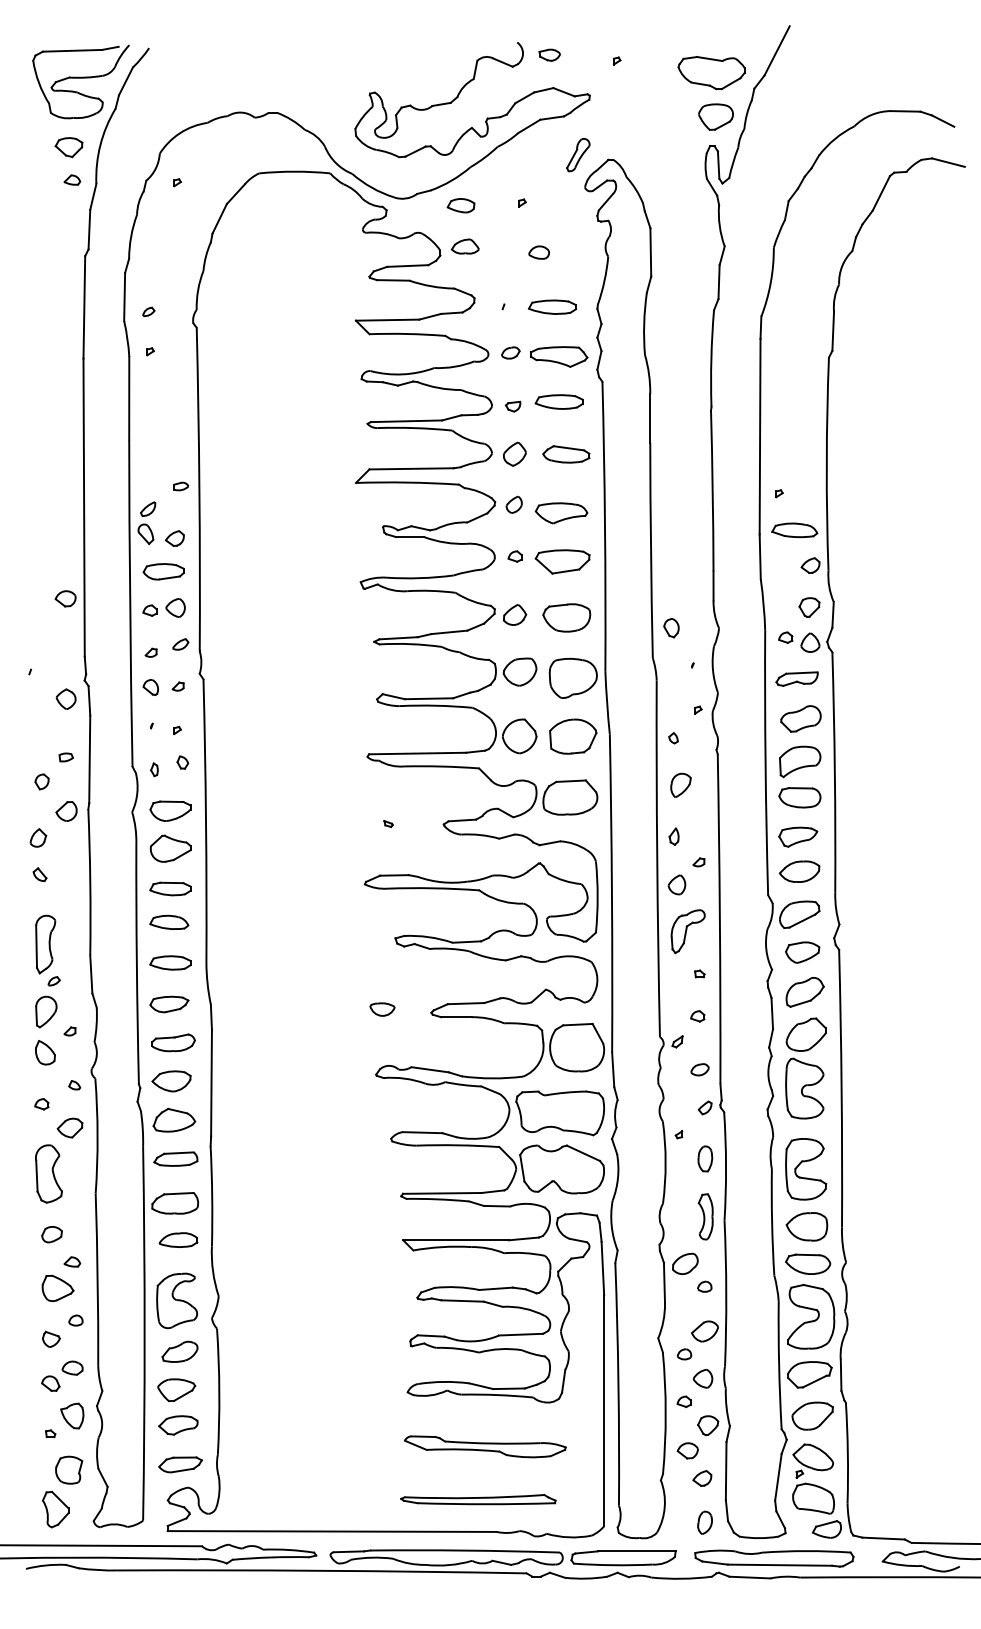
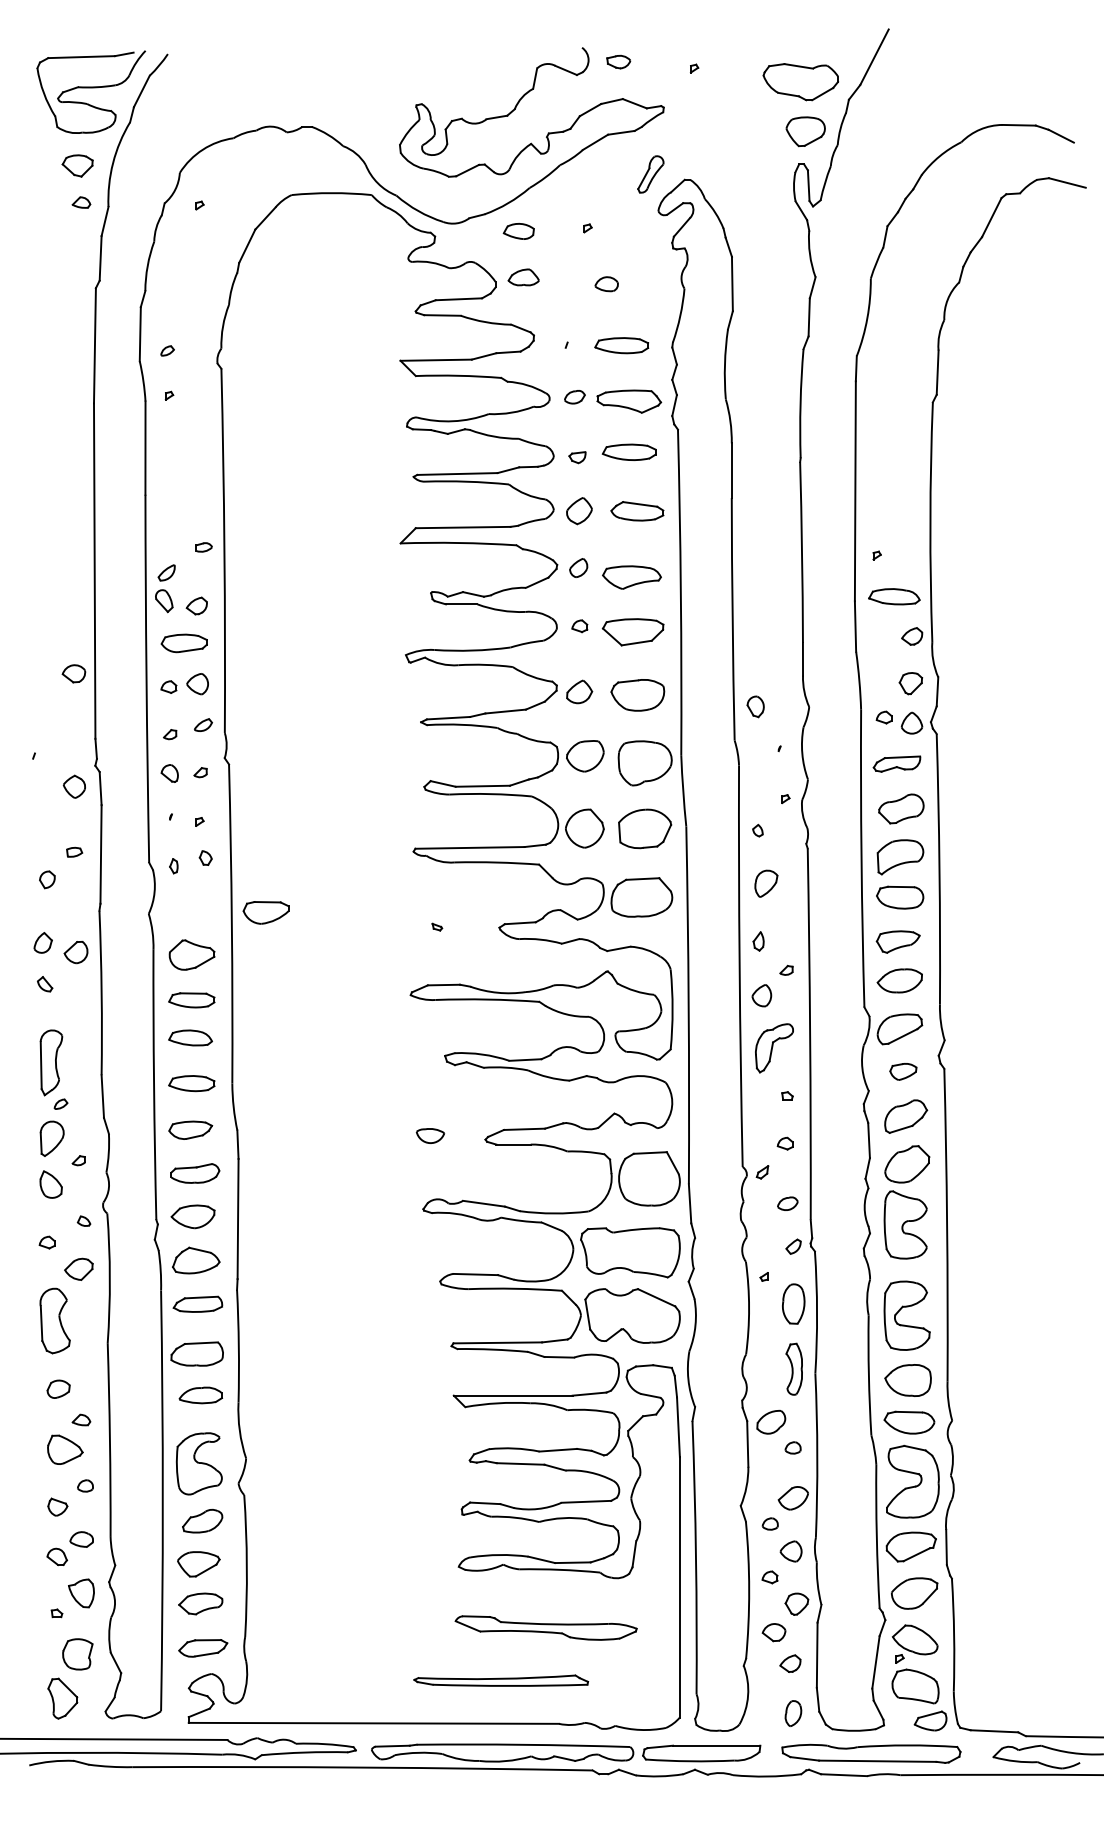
part: (170, 810) -> (266, 911), moved
part: (66, 811) -> (75, 952), moved
part: (802, 952) -> (903, 1071), size x0.7
part: (705, 1158) -> (793, 1303), size x1.4
part: (478, 1499) -> (501, 1680), moved

